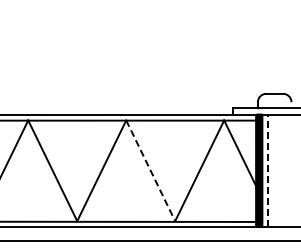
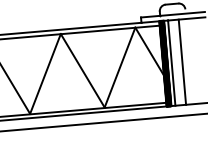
line: (267, 170) -> (171, 62), dashed -> solid
line: (281, 170) -> (182, 62), added
line: (150, 171) -> (82, 71), dashed -> solid

